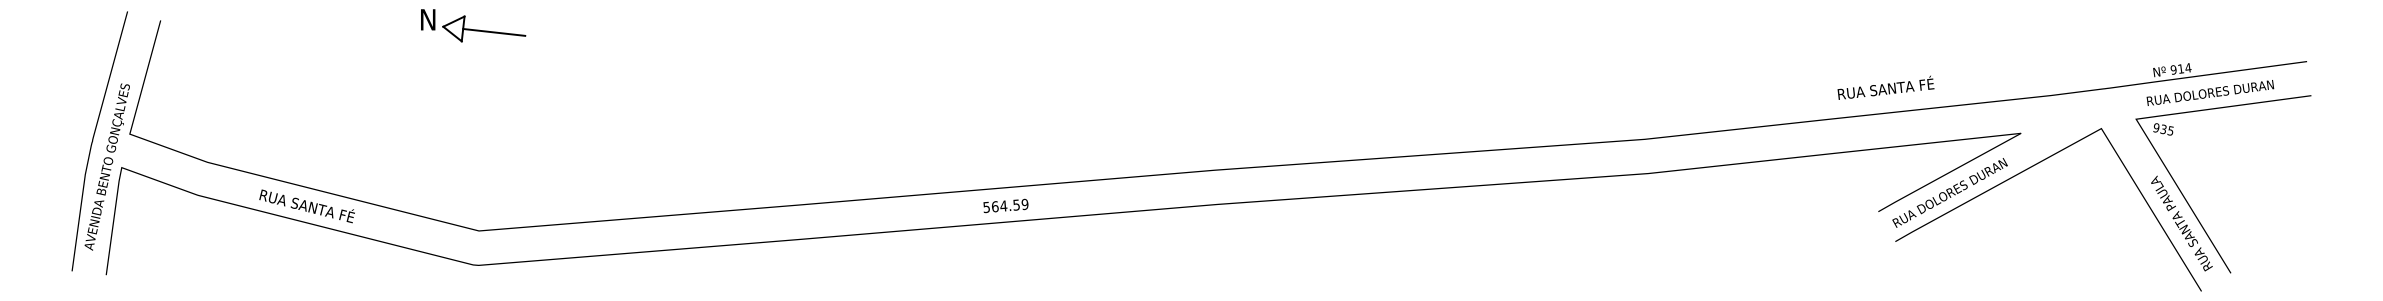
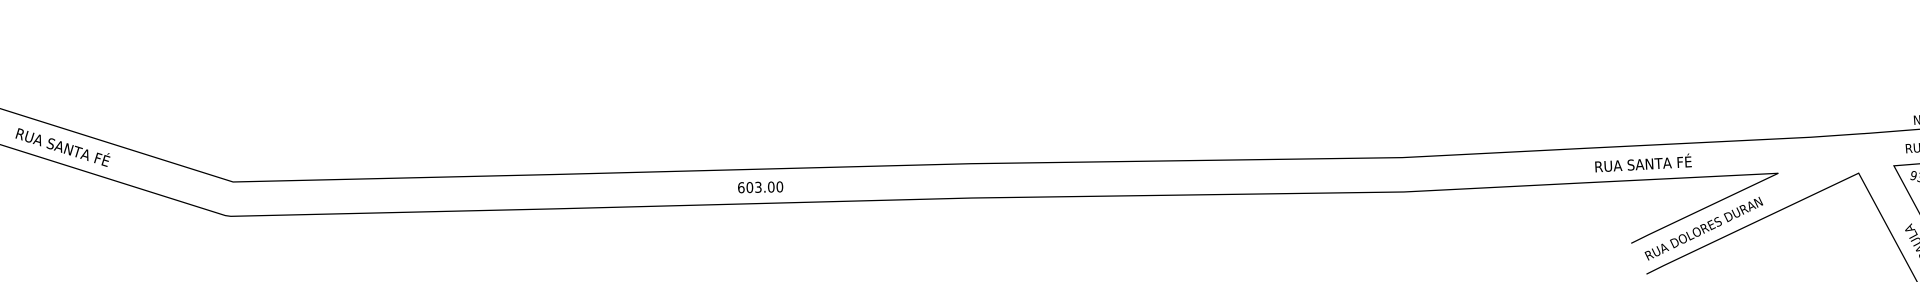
text: (1885, 87) -> (1643, 162), moved
text: (1005, 206) -> (760, 187), 564.59 -> 603.00

